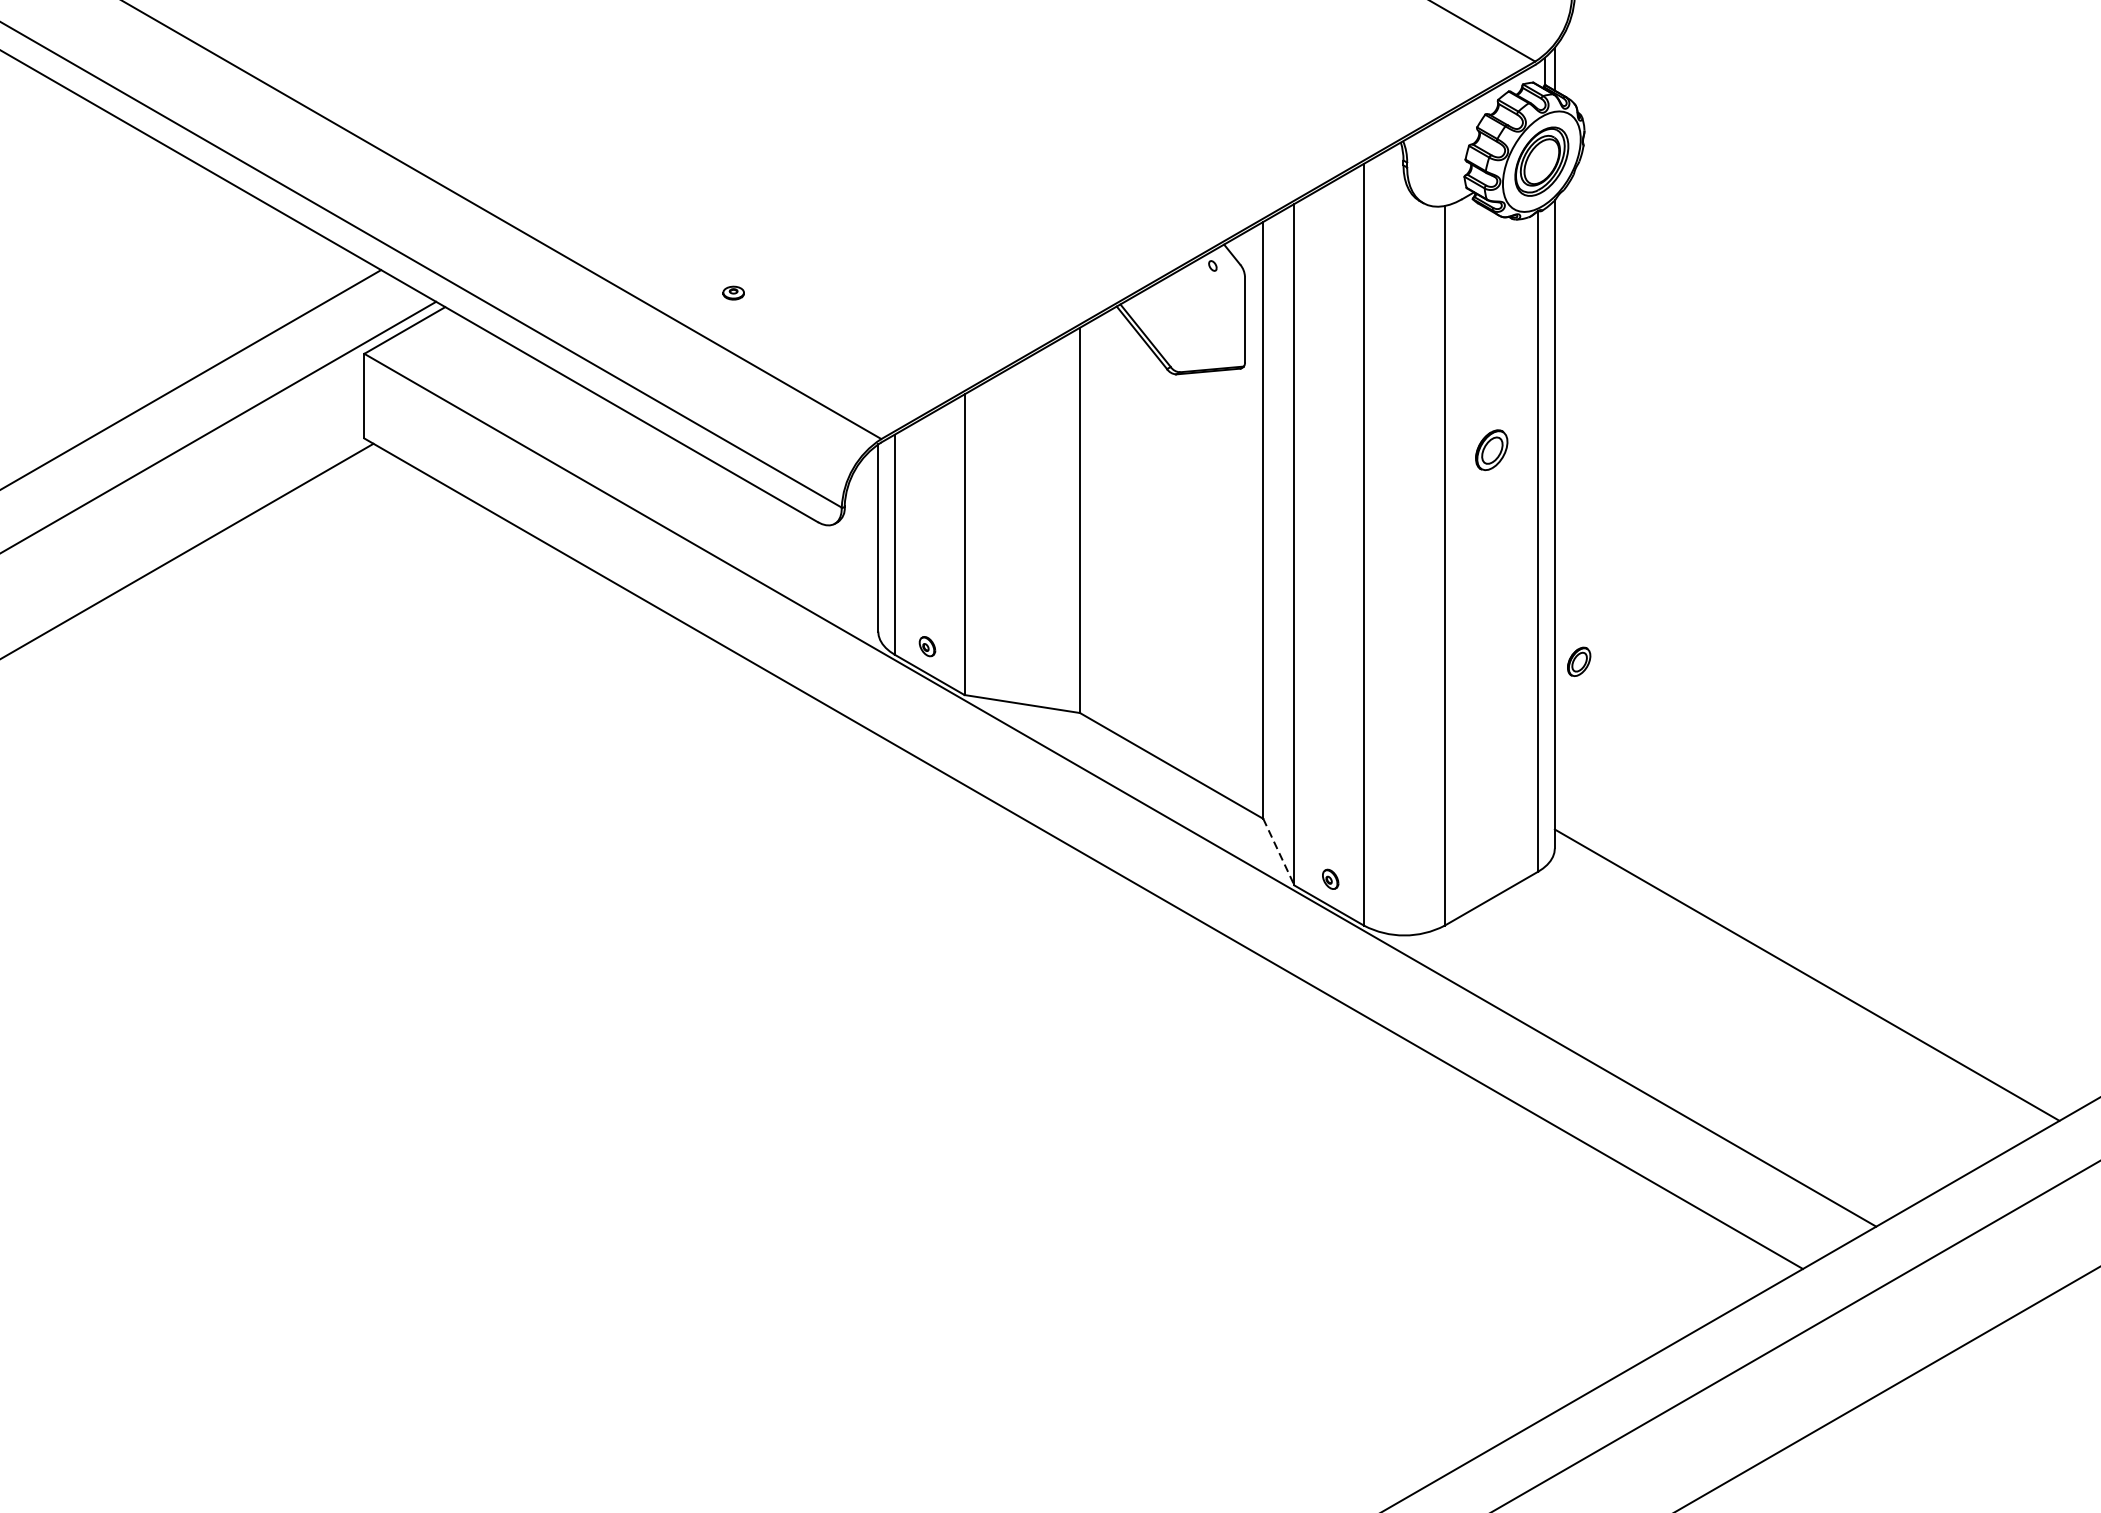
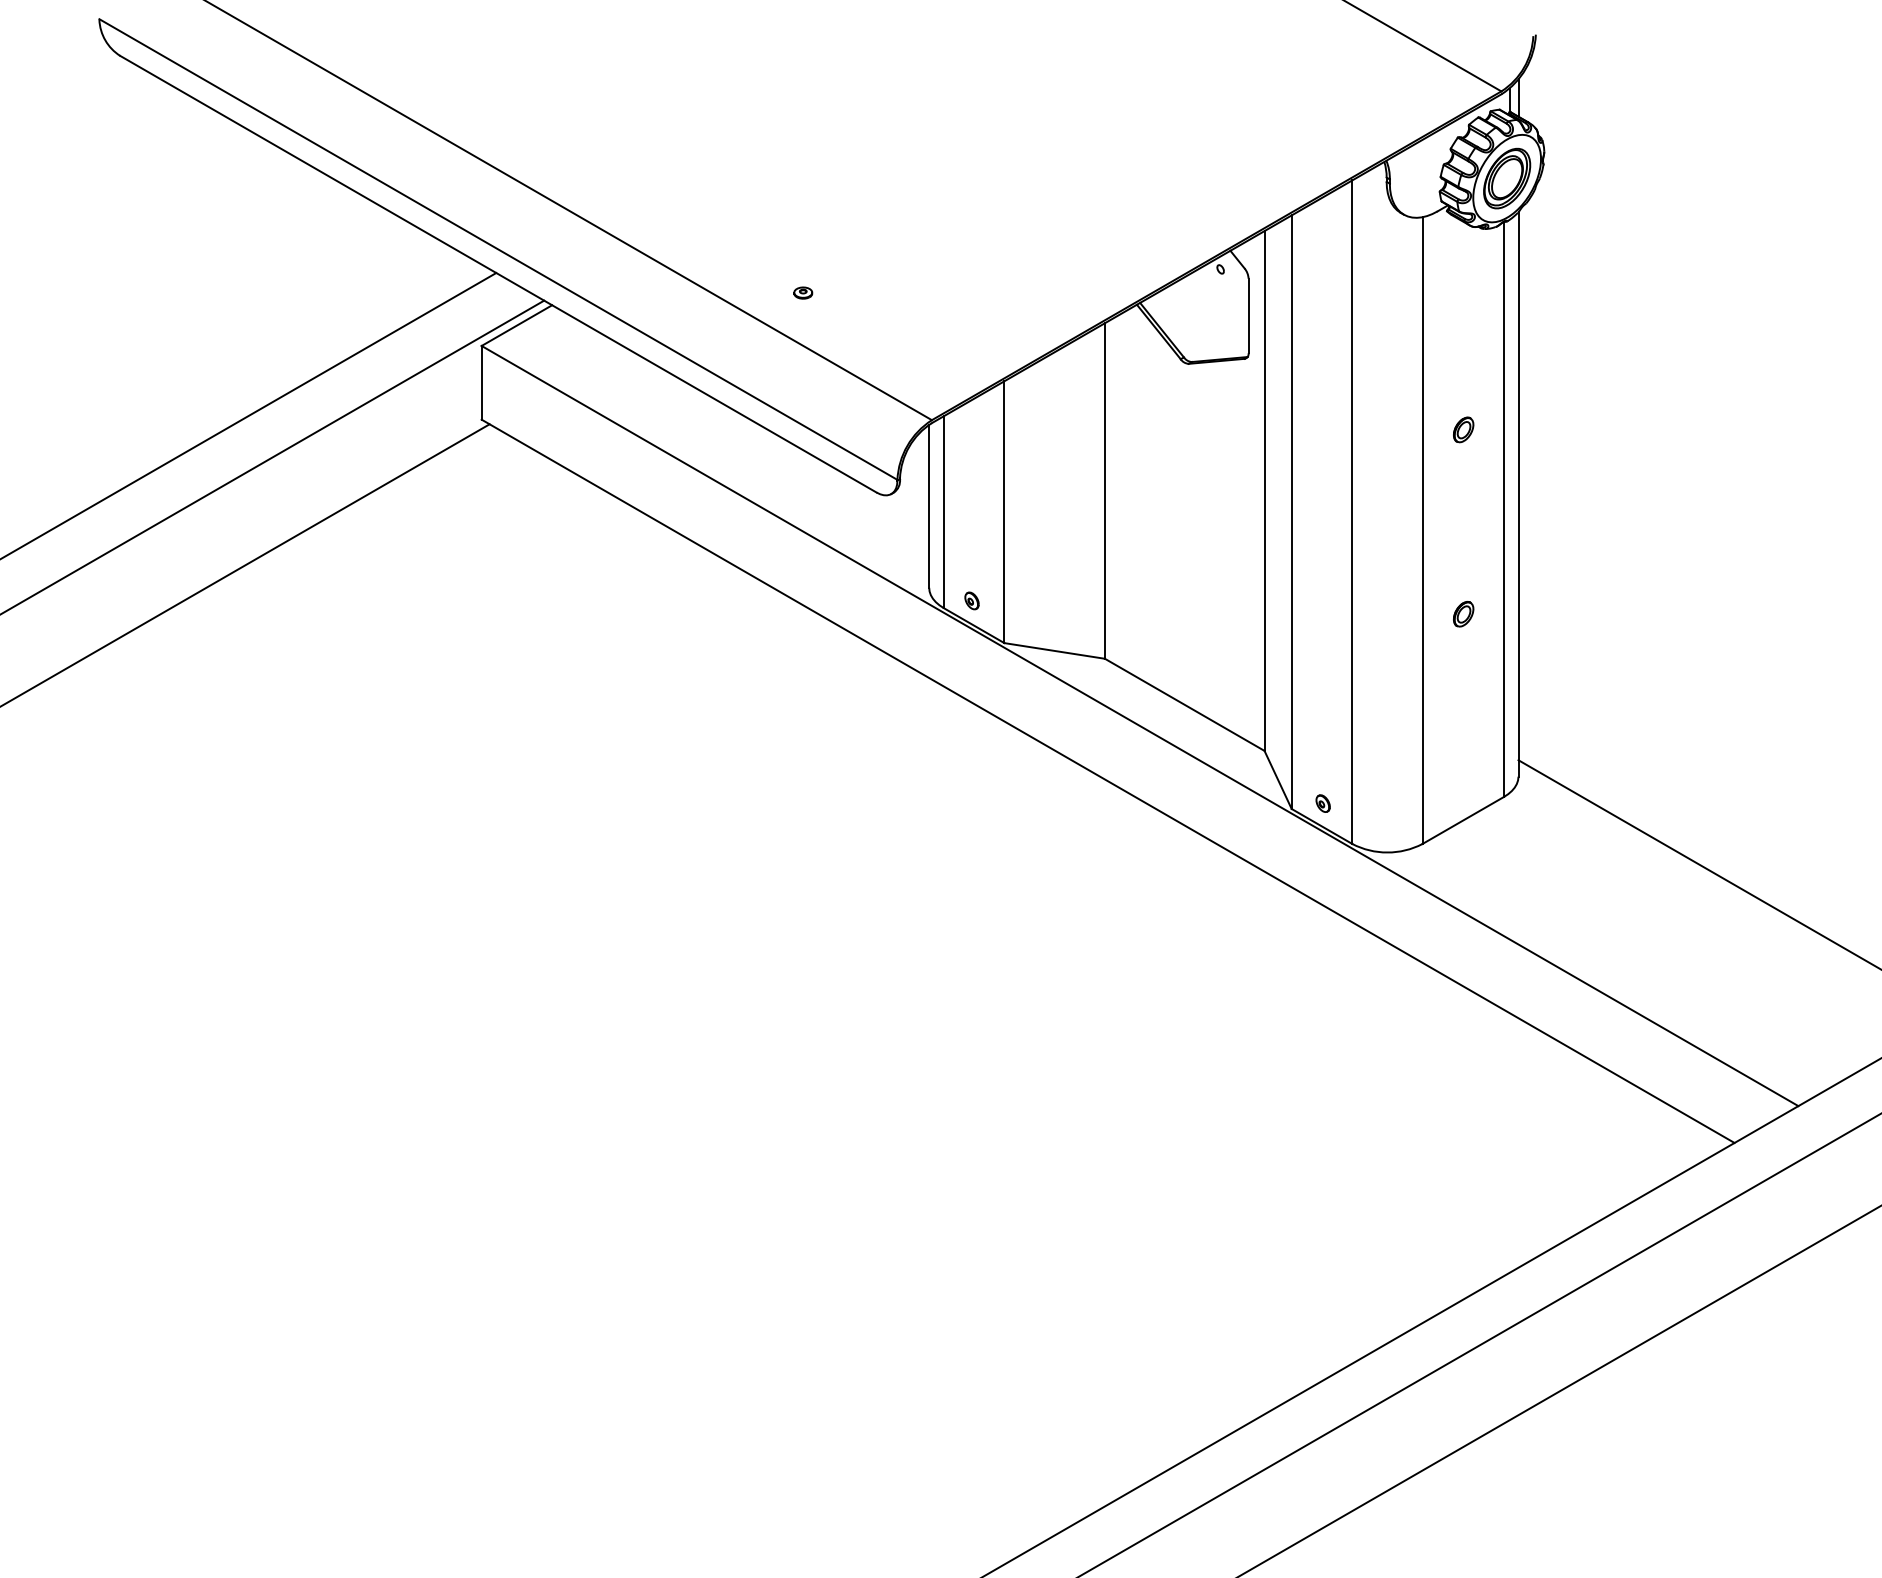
part: (1491, 449) -> (1463, 429), size x0.71
part: (1578, 662) -> (1463, 614), moved
line: (1279, 852) -> (1278, 780), dashed -> solid

